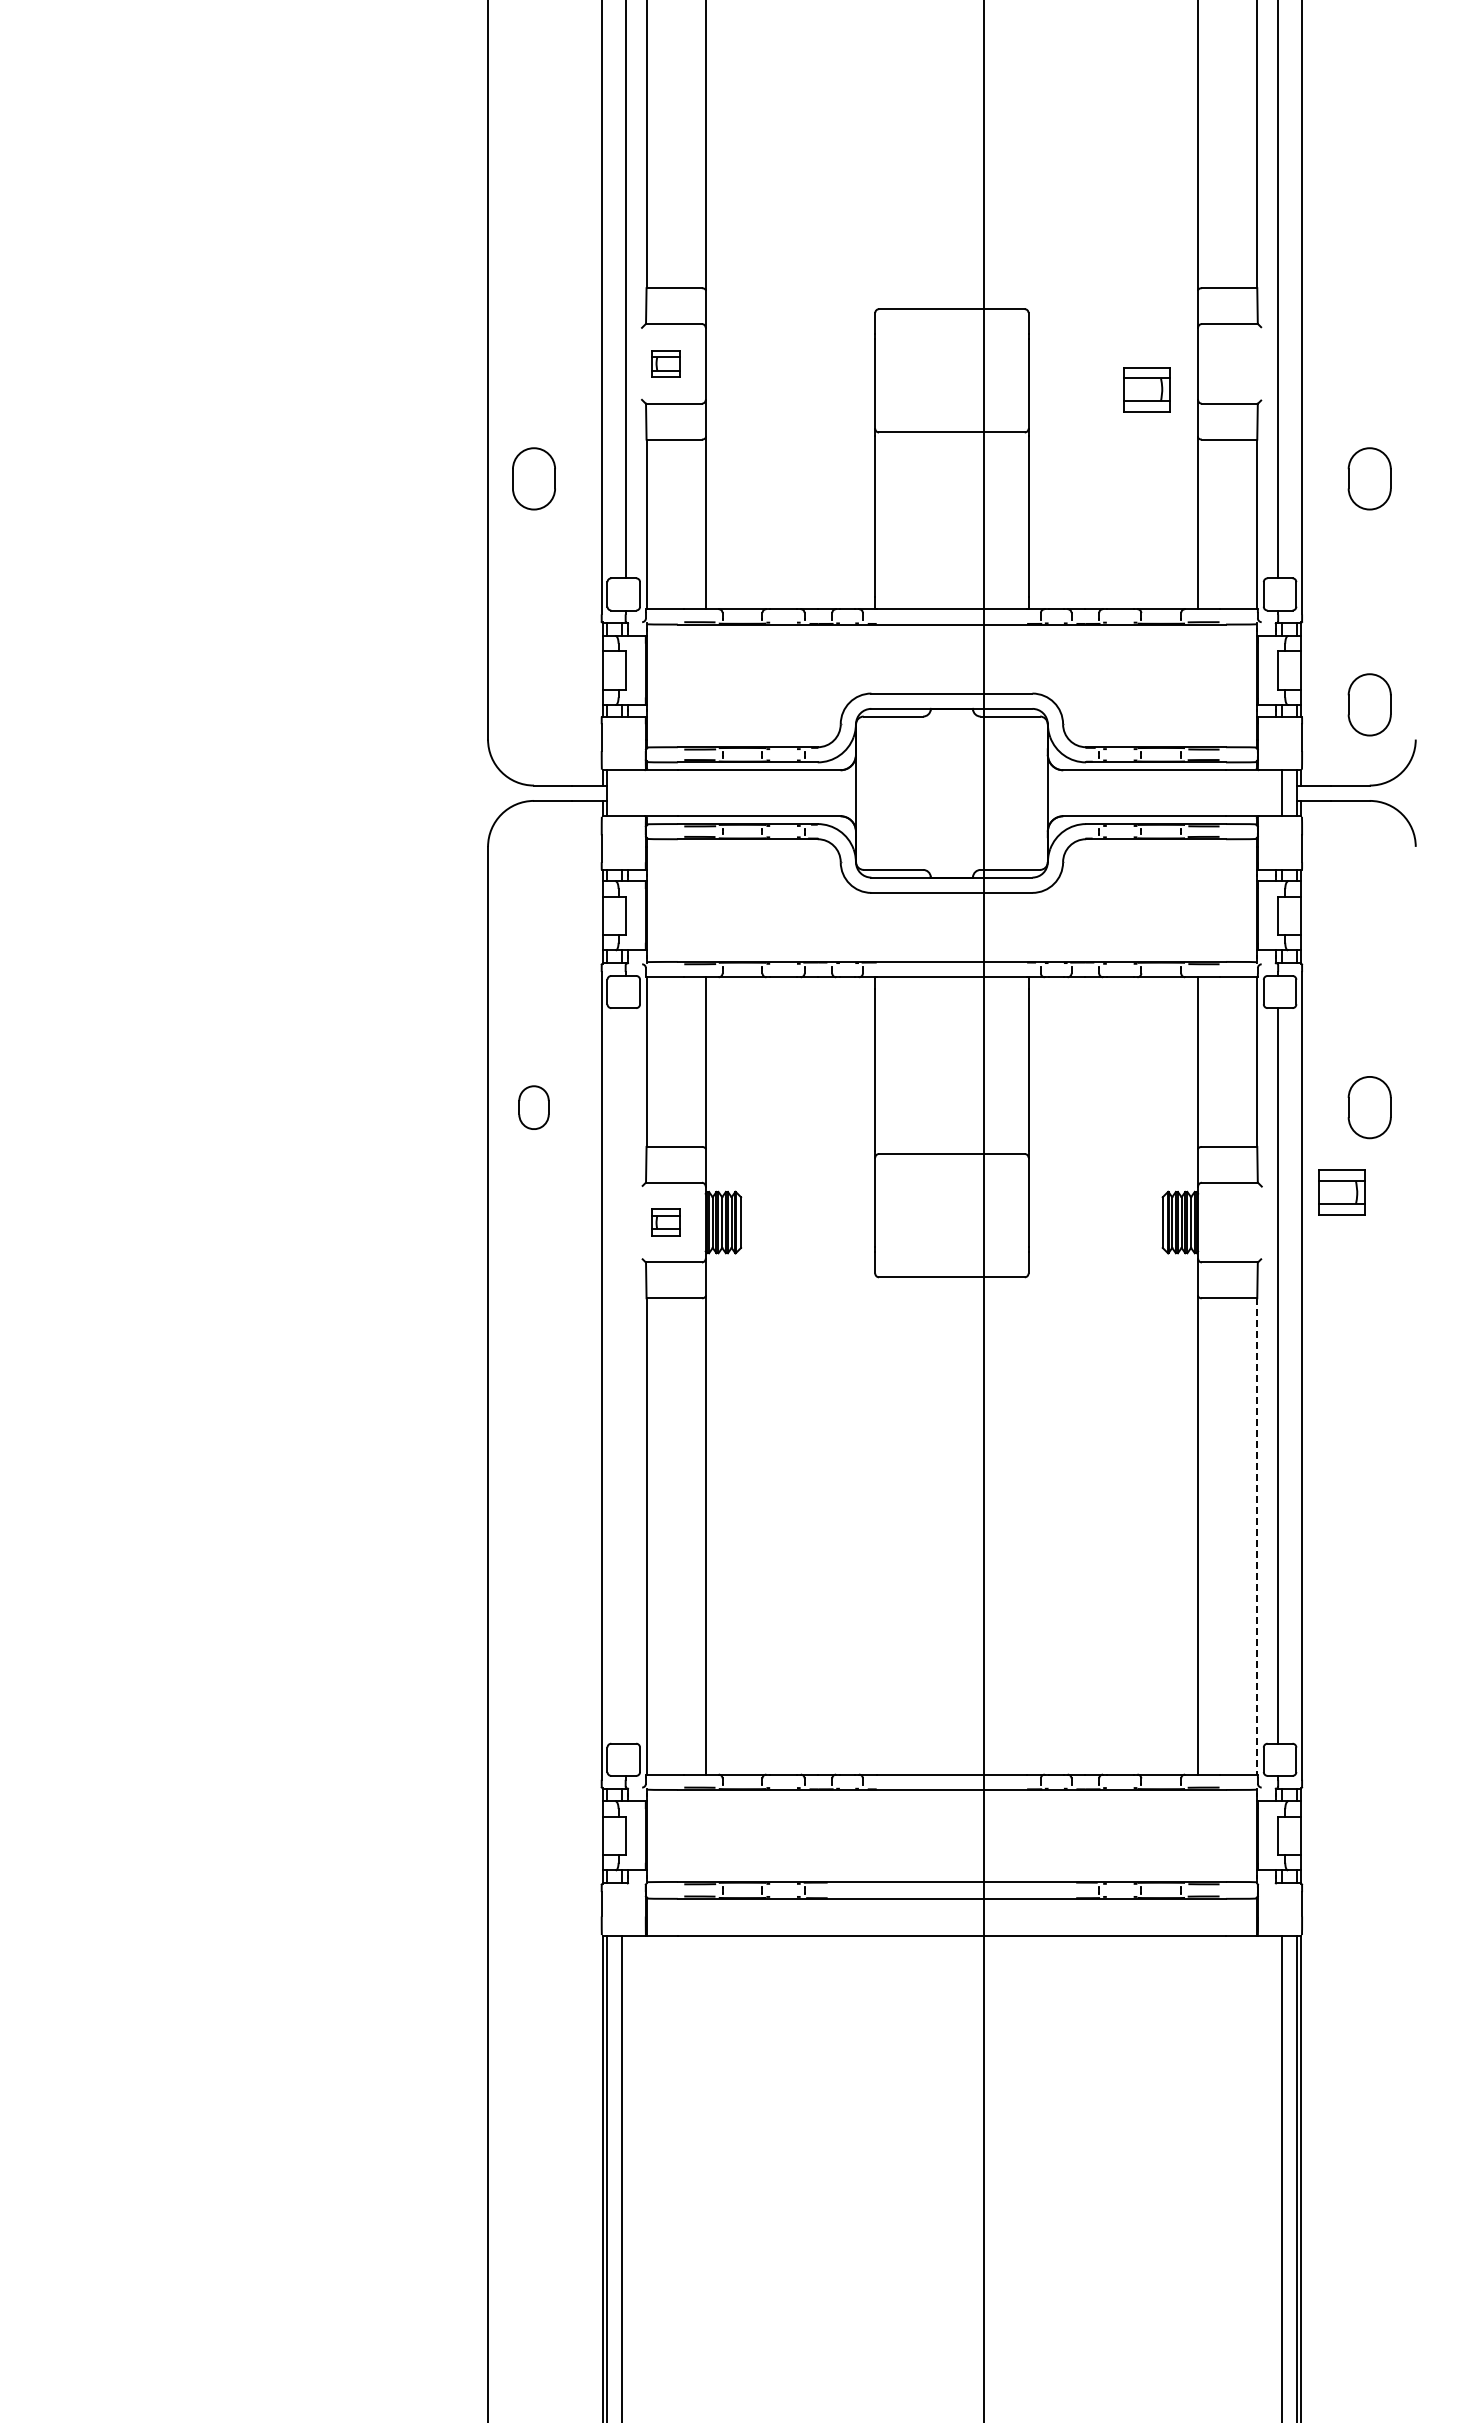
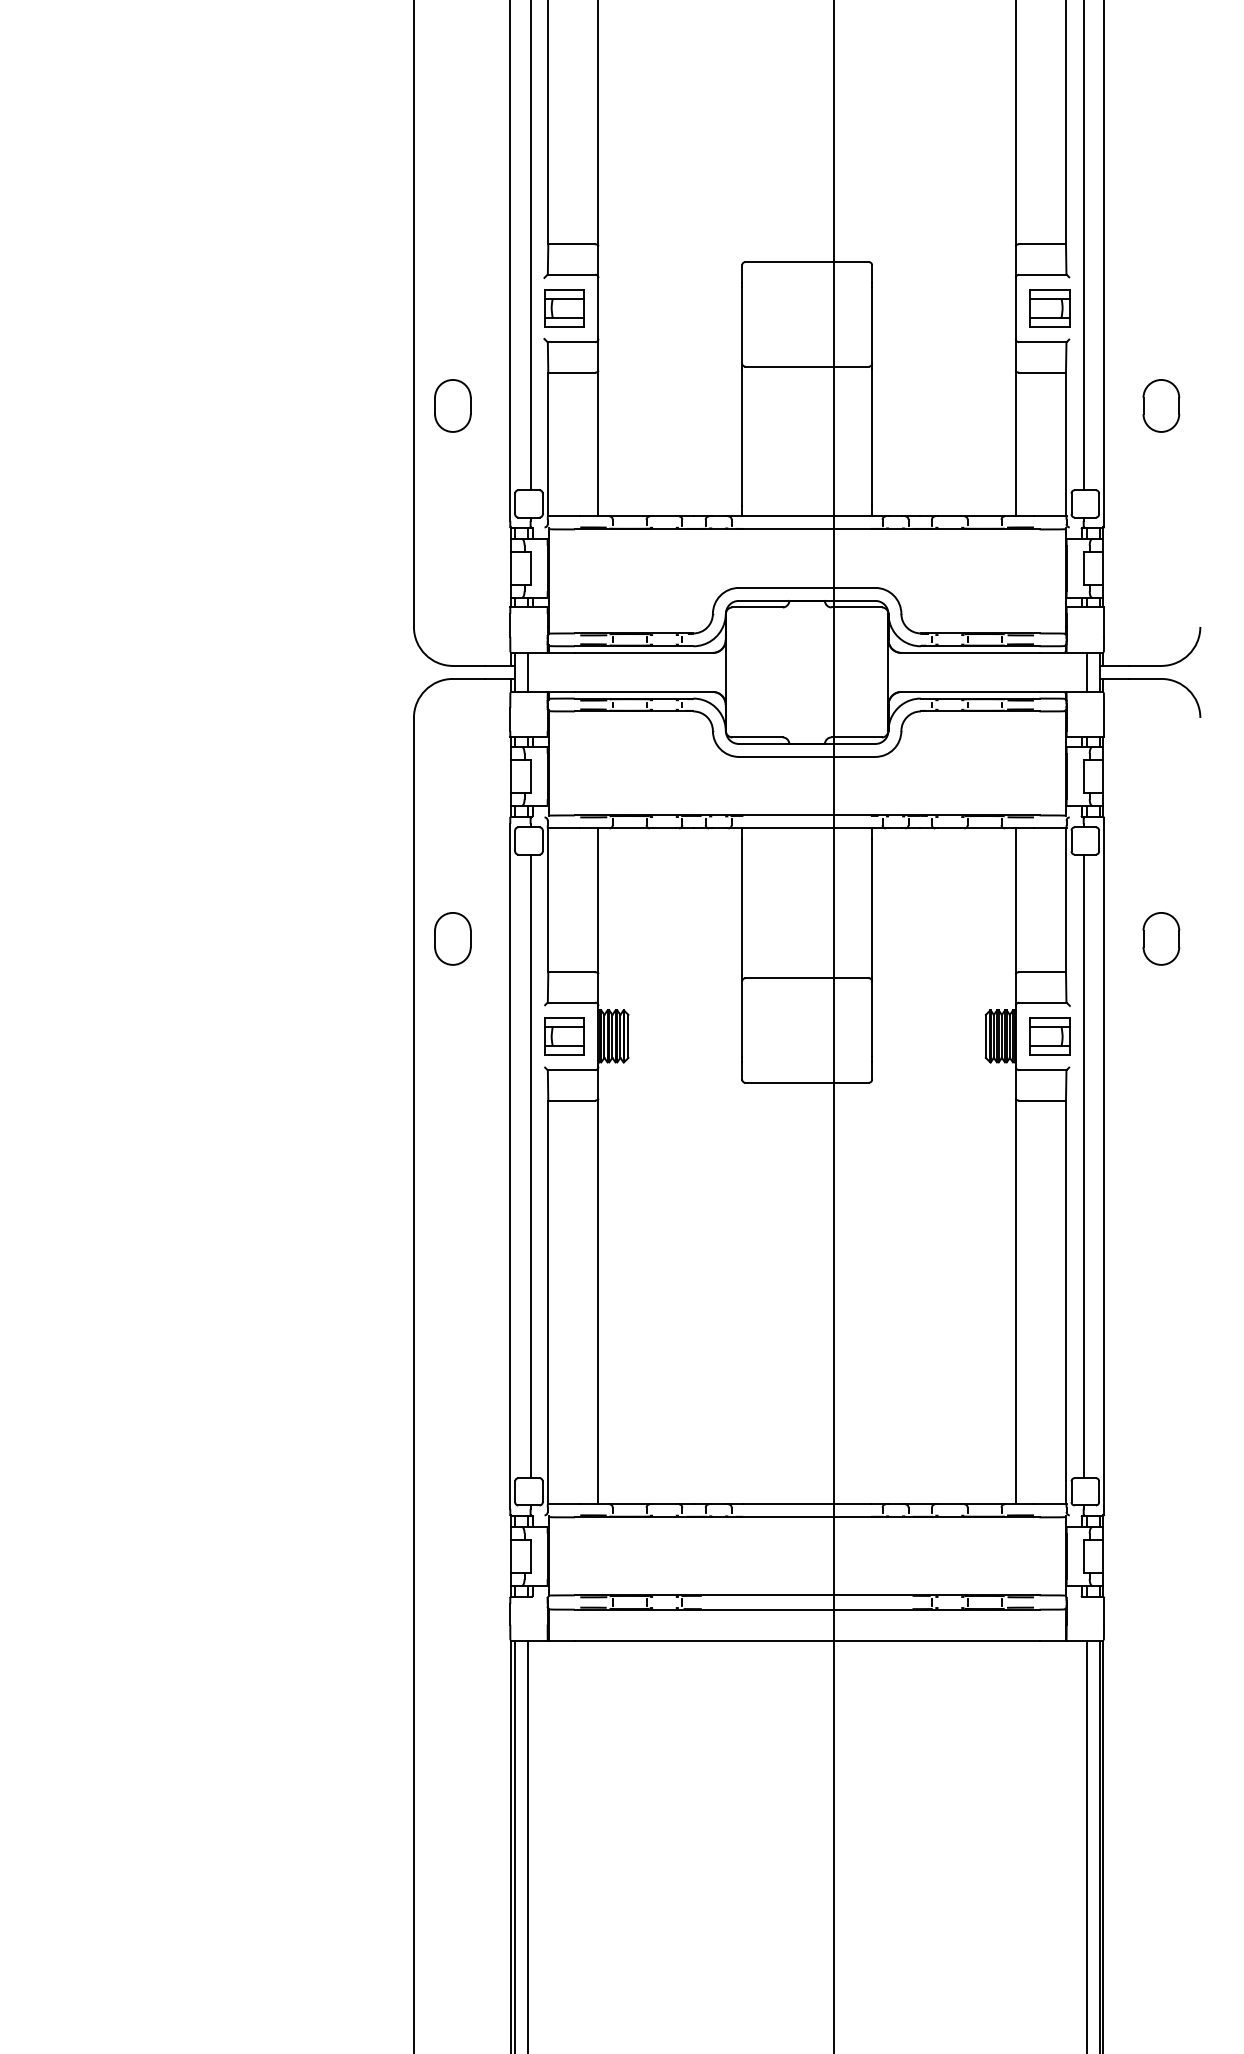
part: (665, 363) -> (564, 308), size x1.67
part: (1146, 389) -> (1049, 308), moved
part: (1369, 704) -> (1161, 597), removed
line: (622, 793) -> (527, 672), added
part: (533, 1107) -> (452, 938), size x1.43
part: (1341, 1192) -> (1049, 1036), moved
part: (665, 1222) -> (564, 1036), size x1.67
line: (625, 1375) -> (530, 1166), added
line: (1257, 1536) -> (1066, 1302), dashed -> solid

